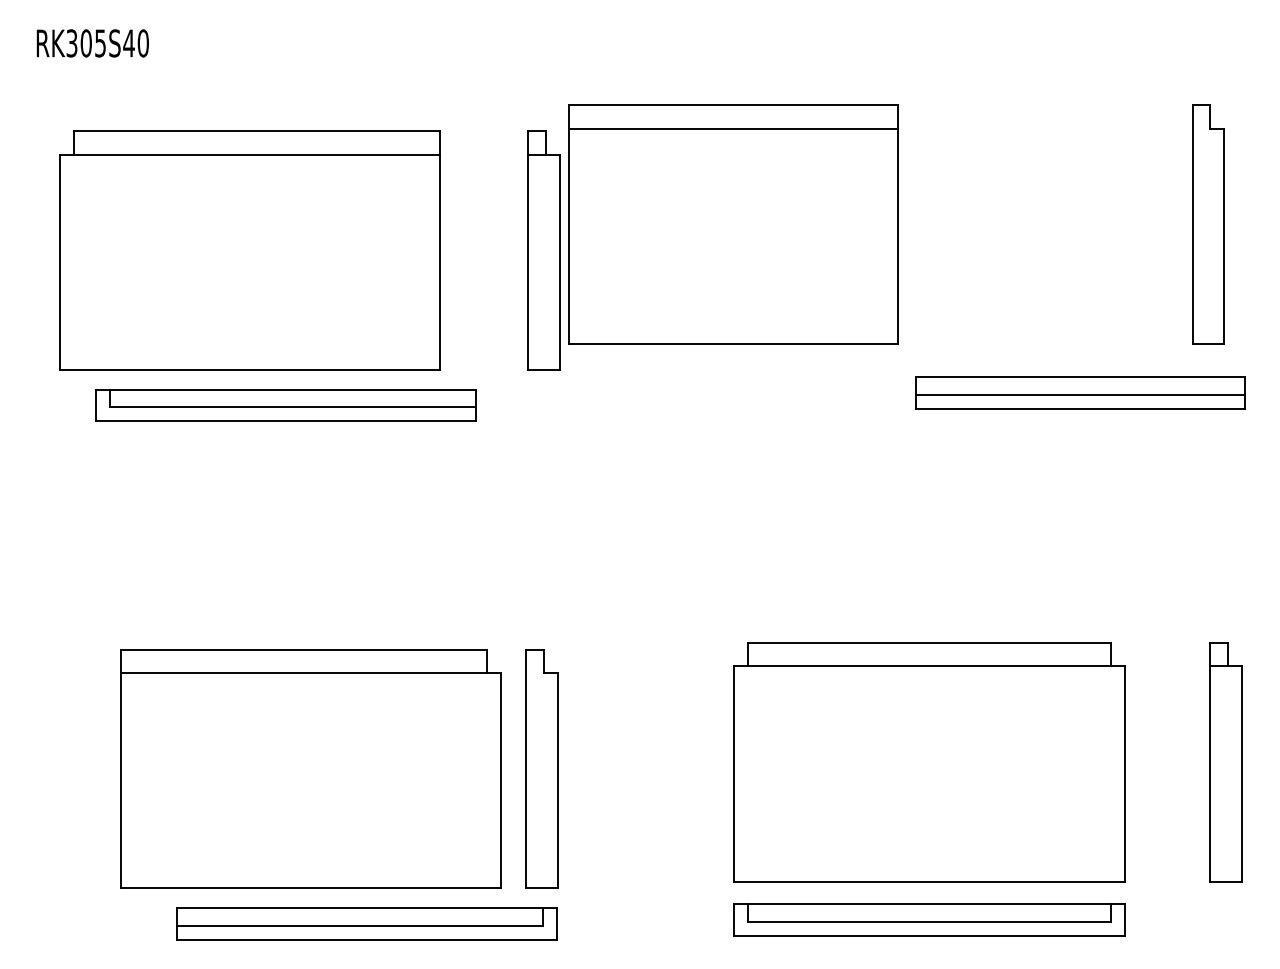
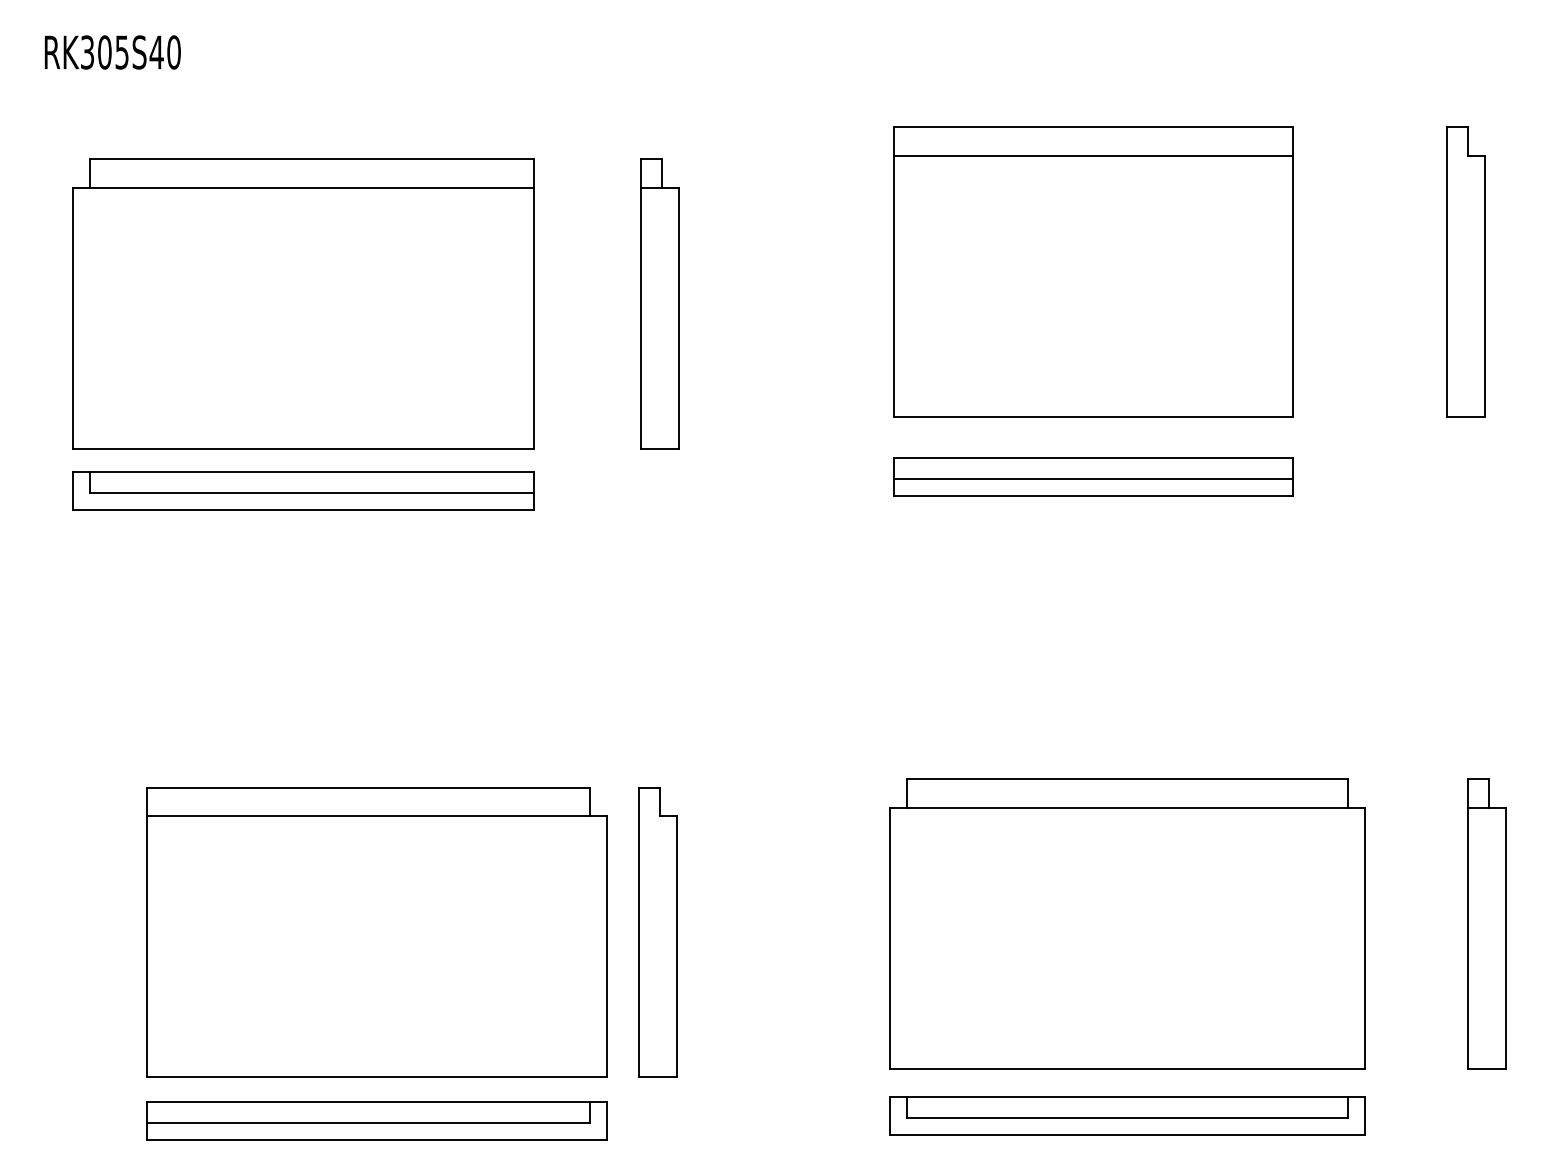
part: (733, 224) -> (1093, 272), moved
part: (1080, 392) -> (1093, 475), moved
part: (285, 405) -> (302, 491), moved
part: (366, 923) -> (376, 1120), moved

